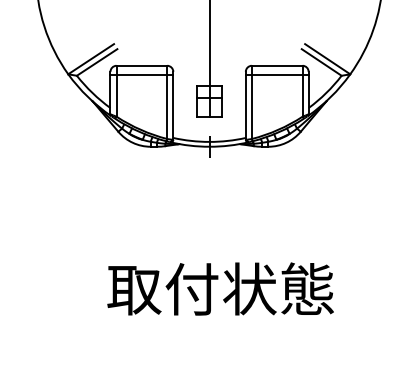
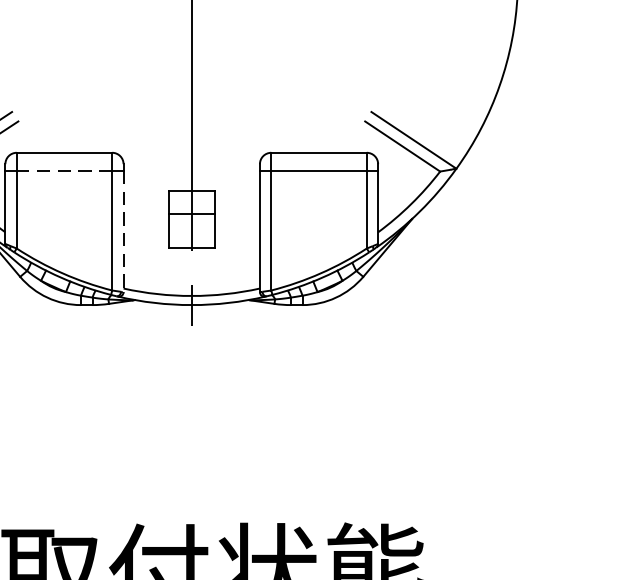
line: (141, 75) -> (63, 171), solid -> dashed
line: (173, 108) -> (123, 233), solid -> dashed

